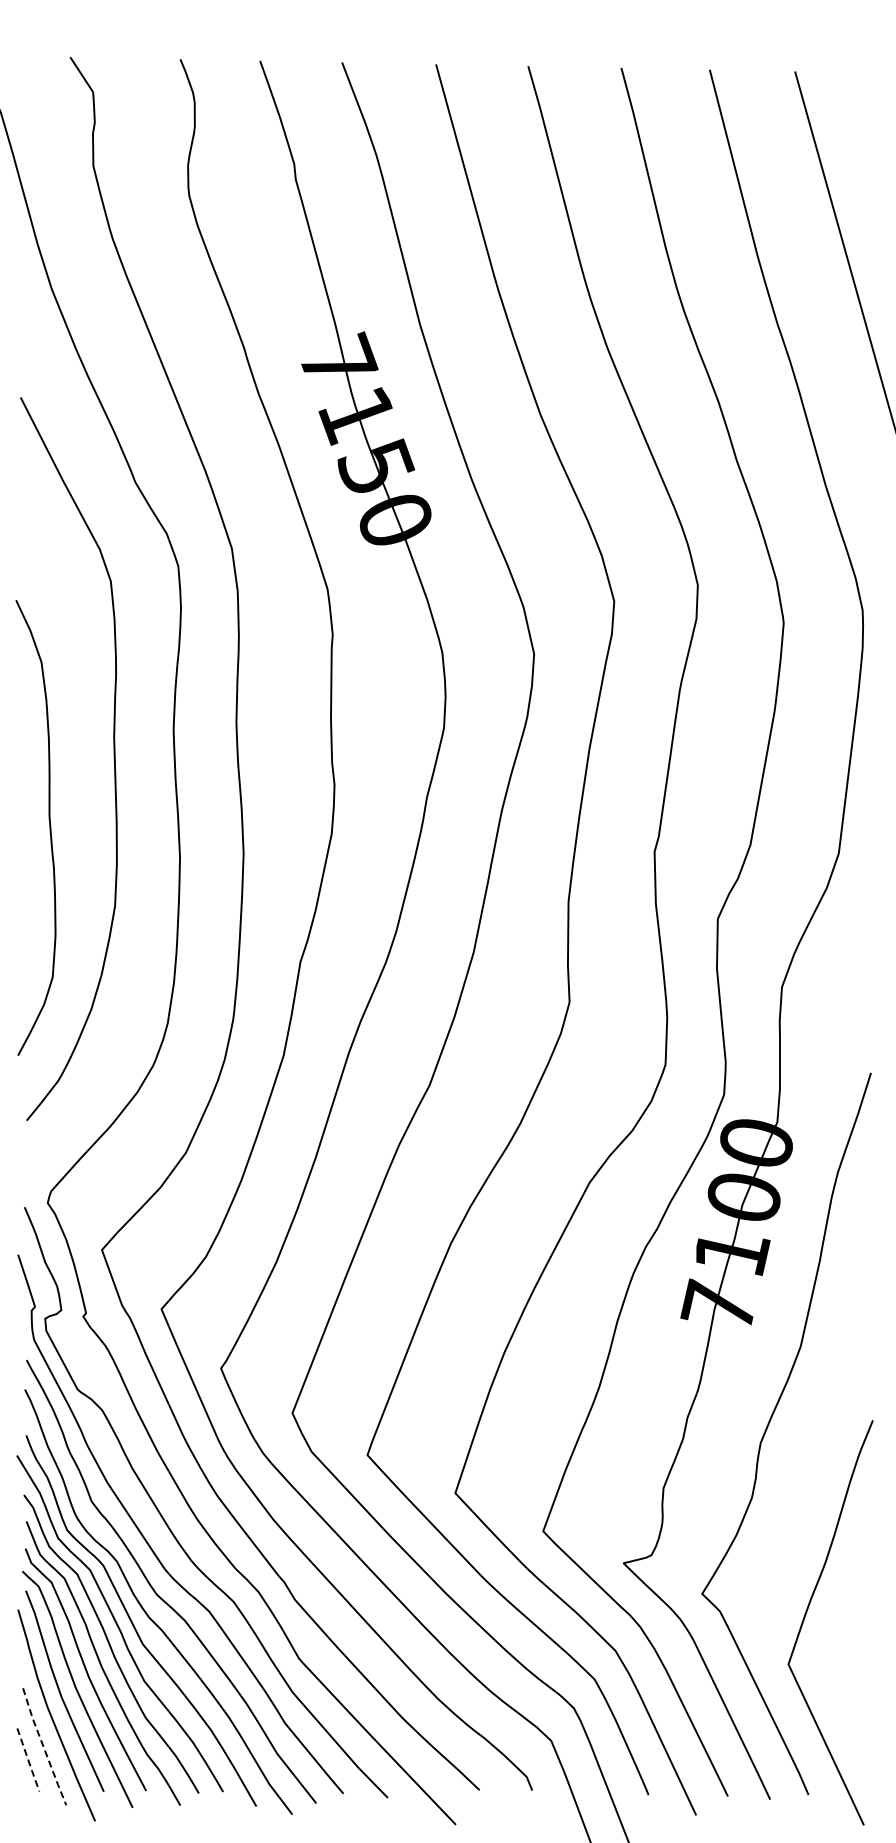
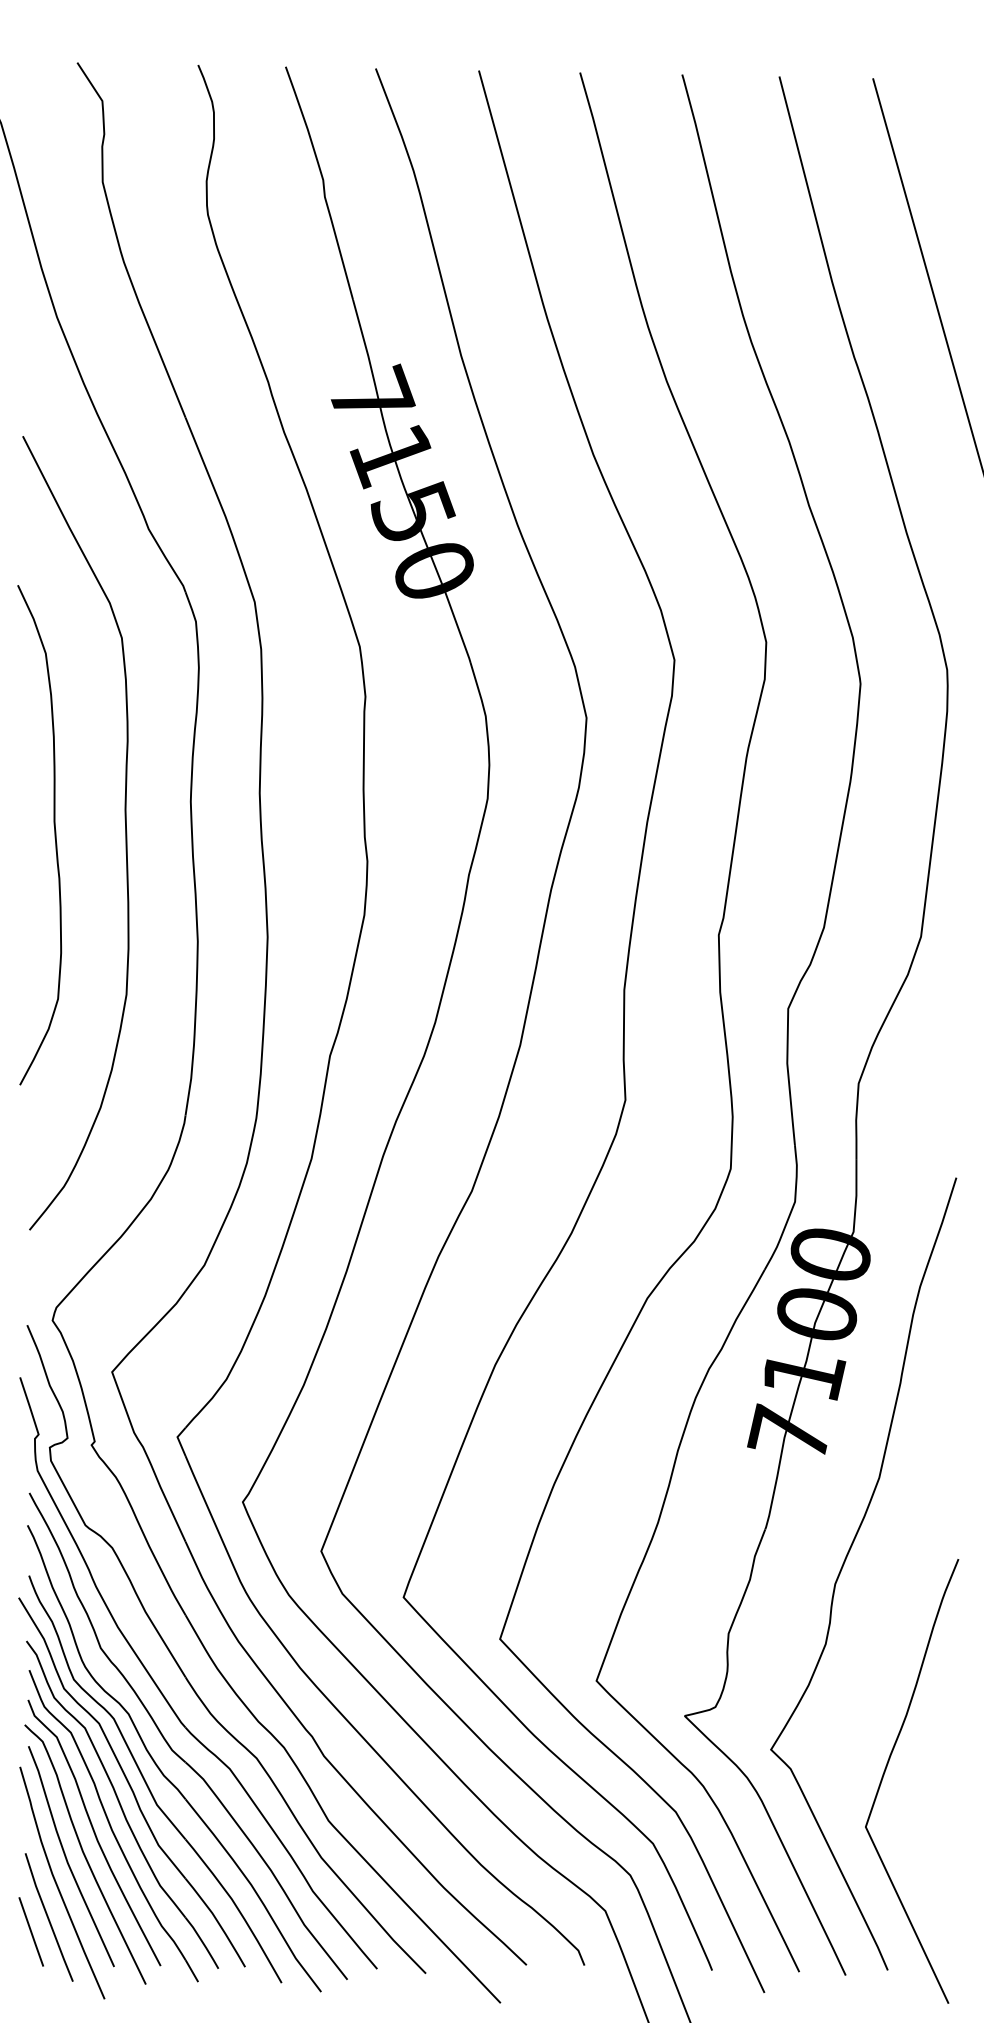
curve: (49, 827) -> (54, 834), moved
line: (43, 1747) -> (47, 1918), dashed -> solid
line: (28, 1761) -> (31, 1933), dashed -> solid

